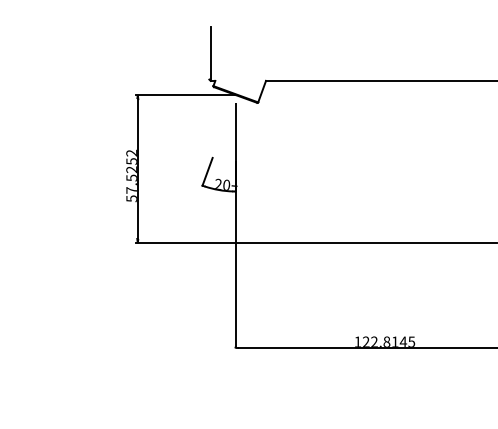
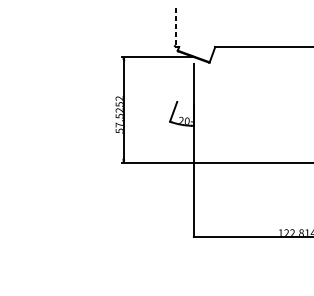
line: (210, 54) -> (175, 28), solid -> dashed

